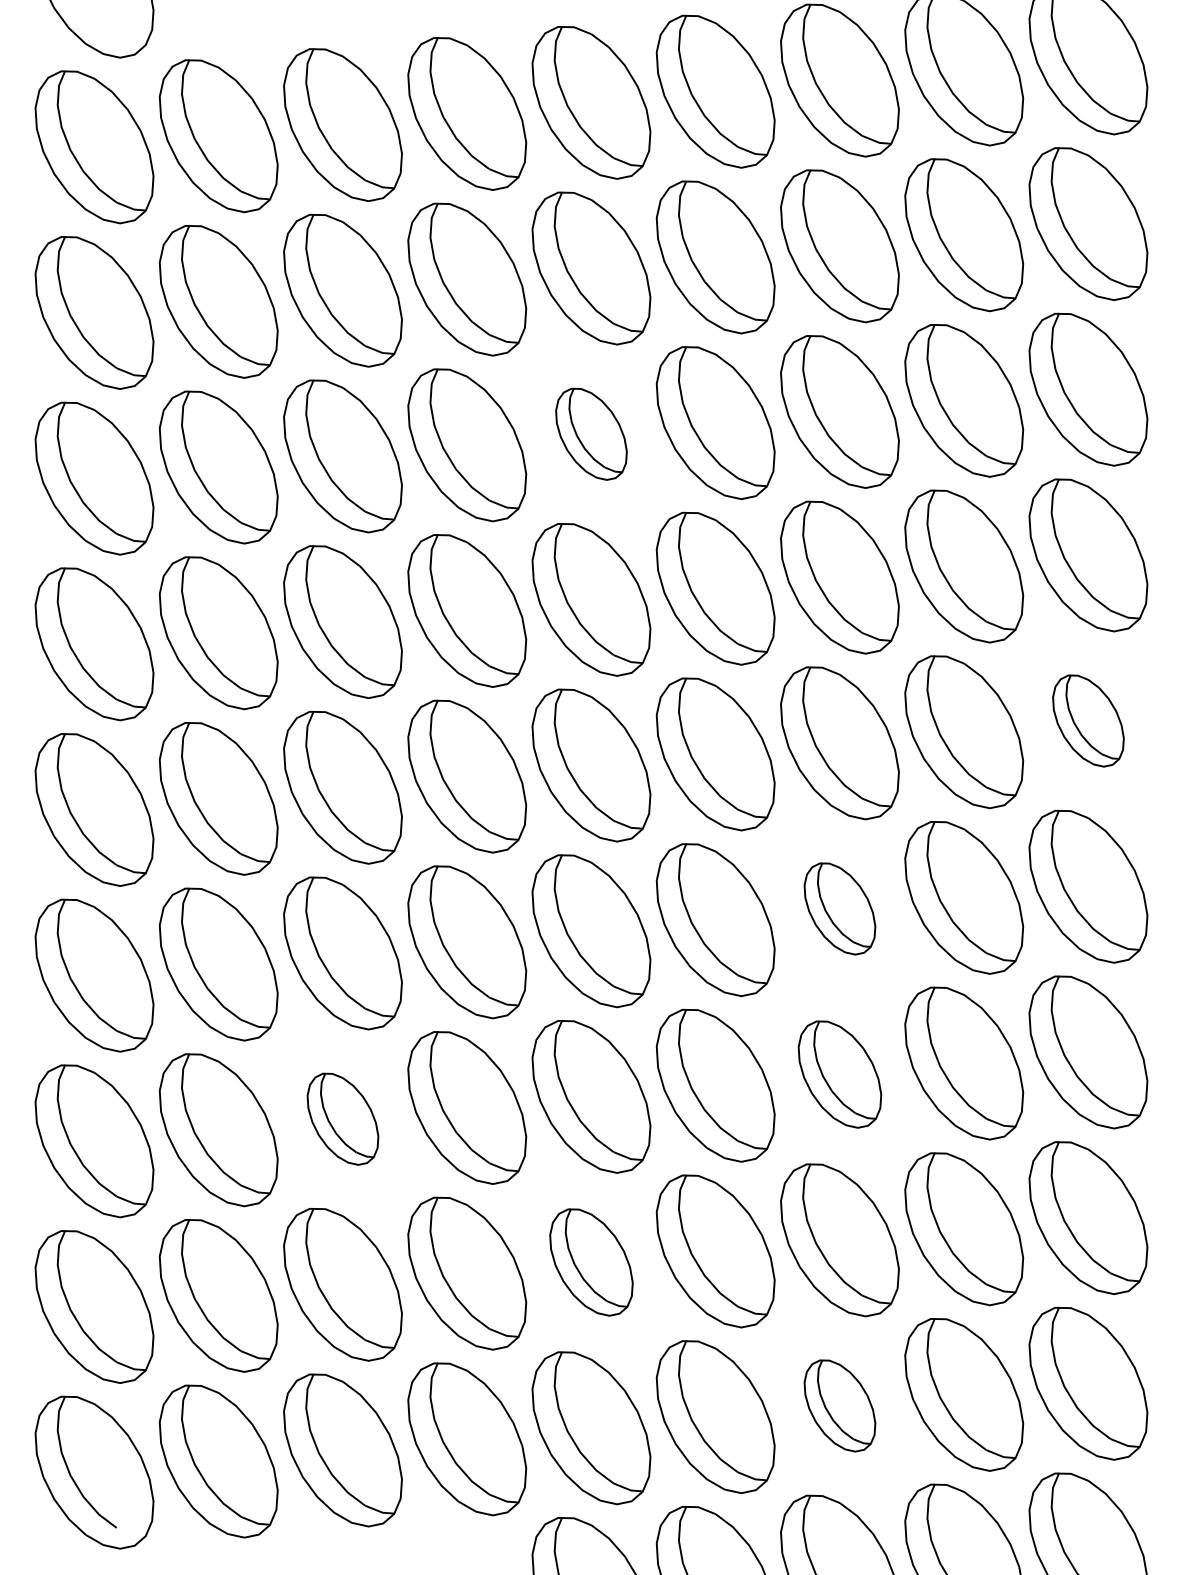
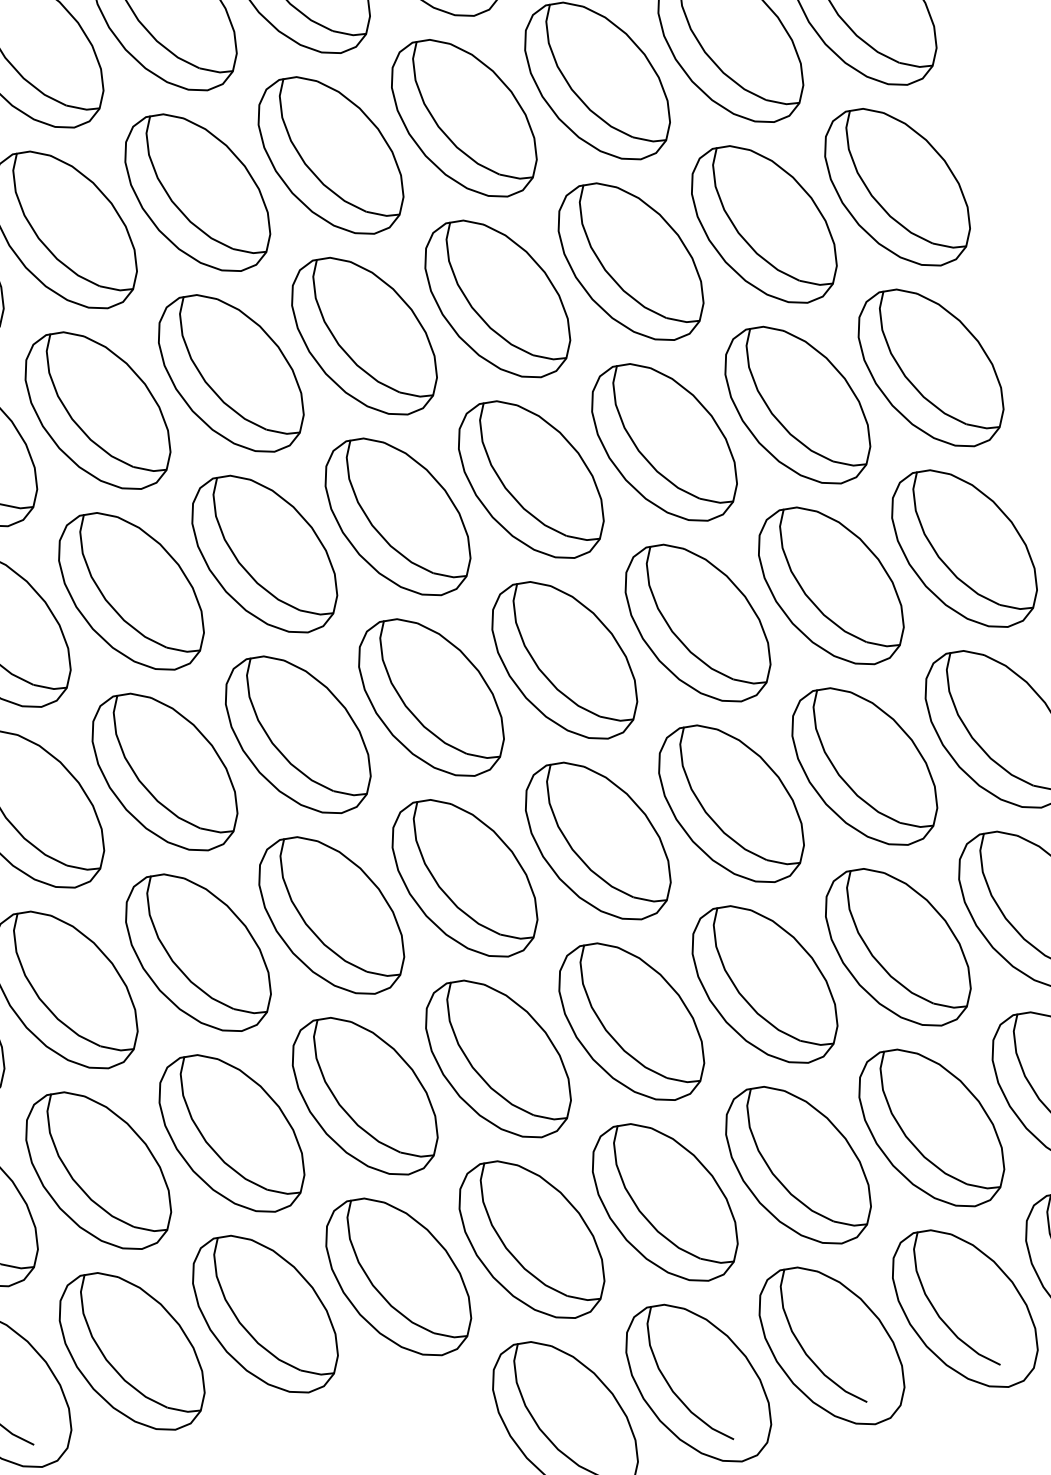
part: (591, 434) -> (330, 156), size x1.67
part: (1088, 720) -> (930, 367), size x1.67
part: (839, 908) -> (697, 623), size x1.67
part: (839, 1074) -> (730, 804), size x1.43
part: (342, 1119) -> (197, 953), size x1.67
part: (591, 1262) -> (498, 1059), size x1.43
part: (839, 1405) -> (797, 1165), size x1.67

